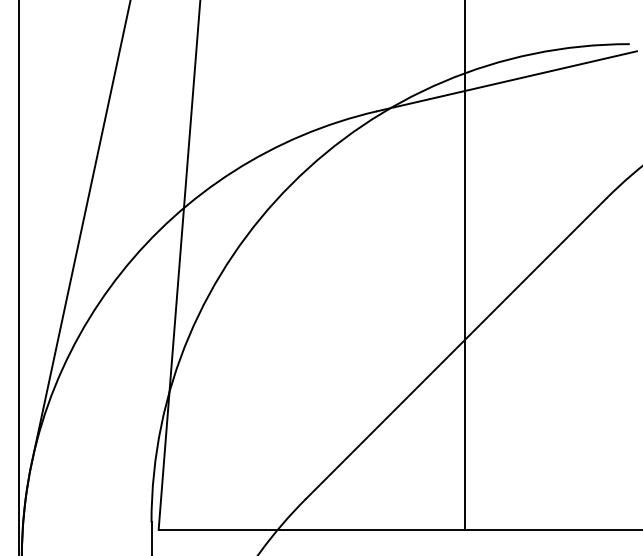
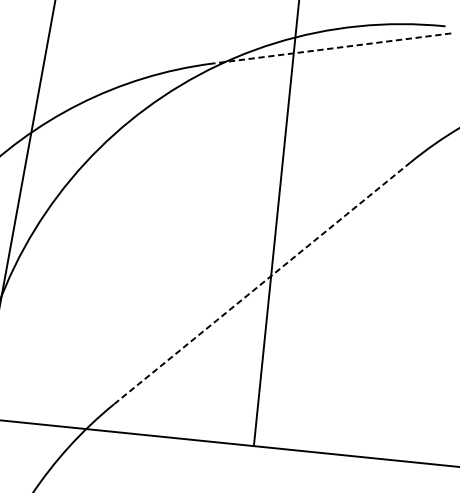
line: (506, 81) -> (331, 48), solid -> dashed
line: (456, 348) -> (262, 283), solid -> dashed

